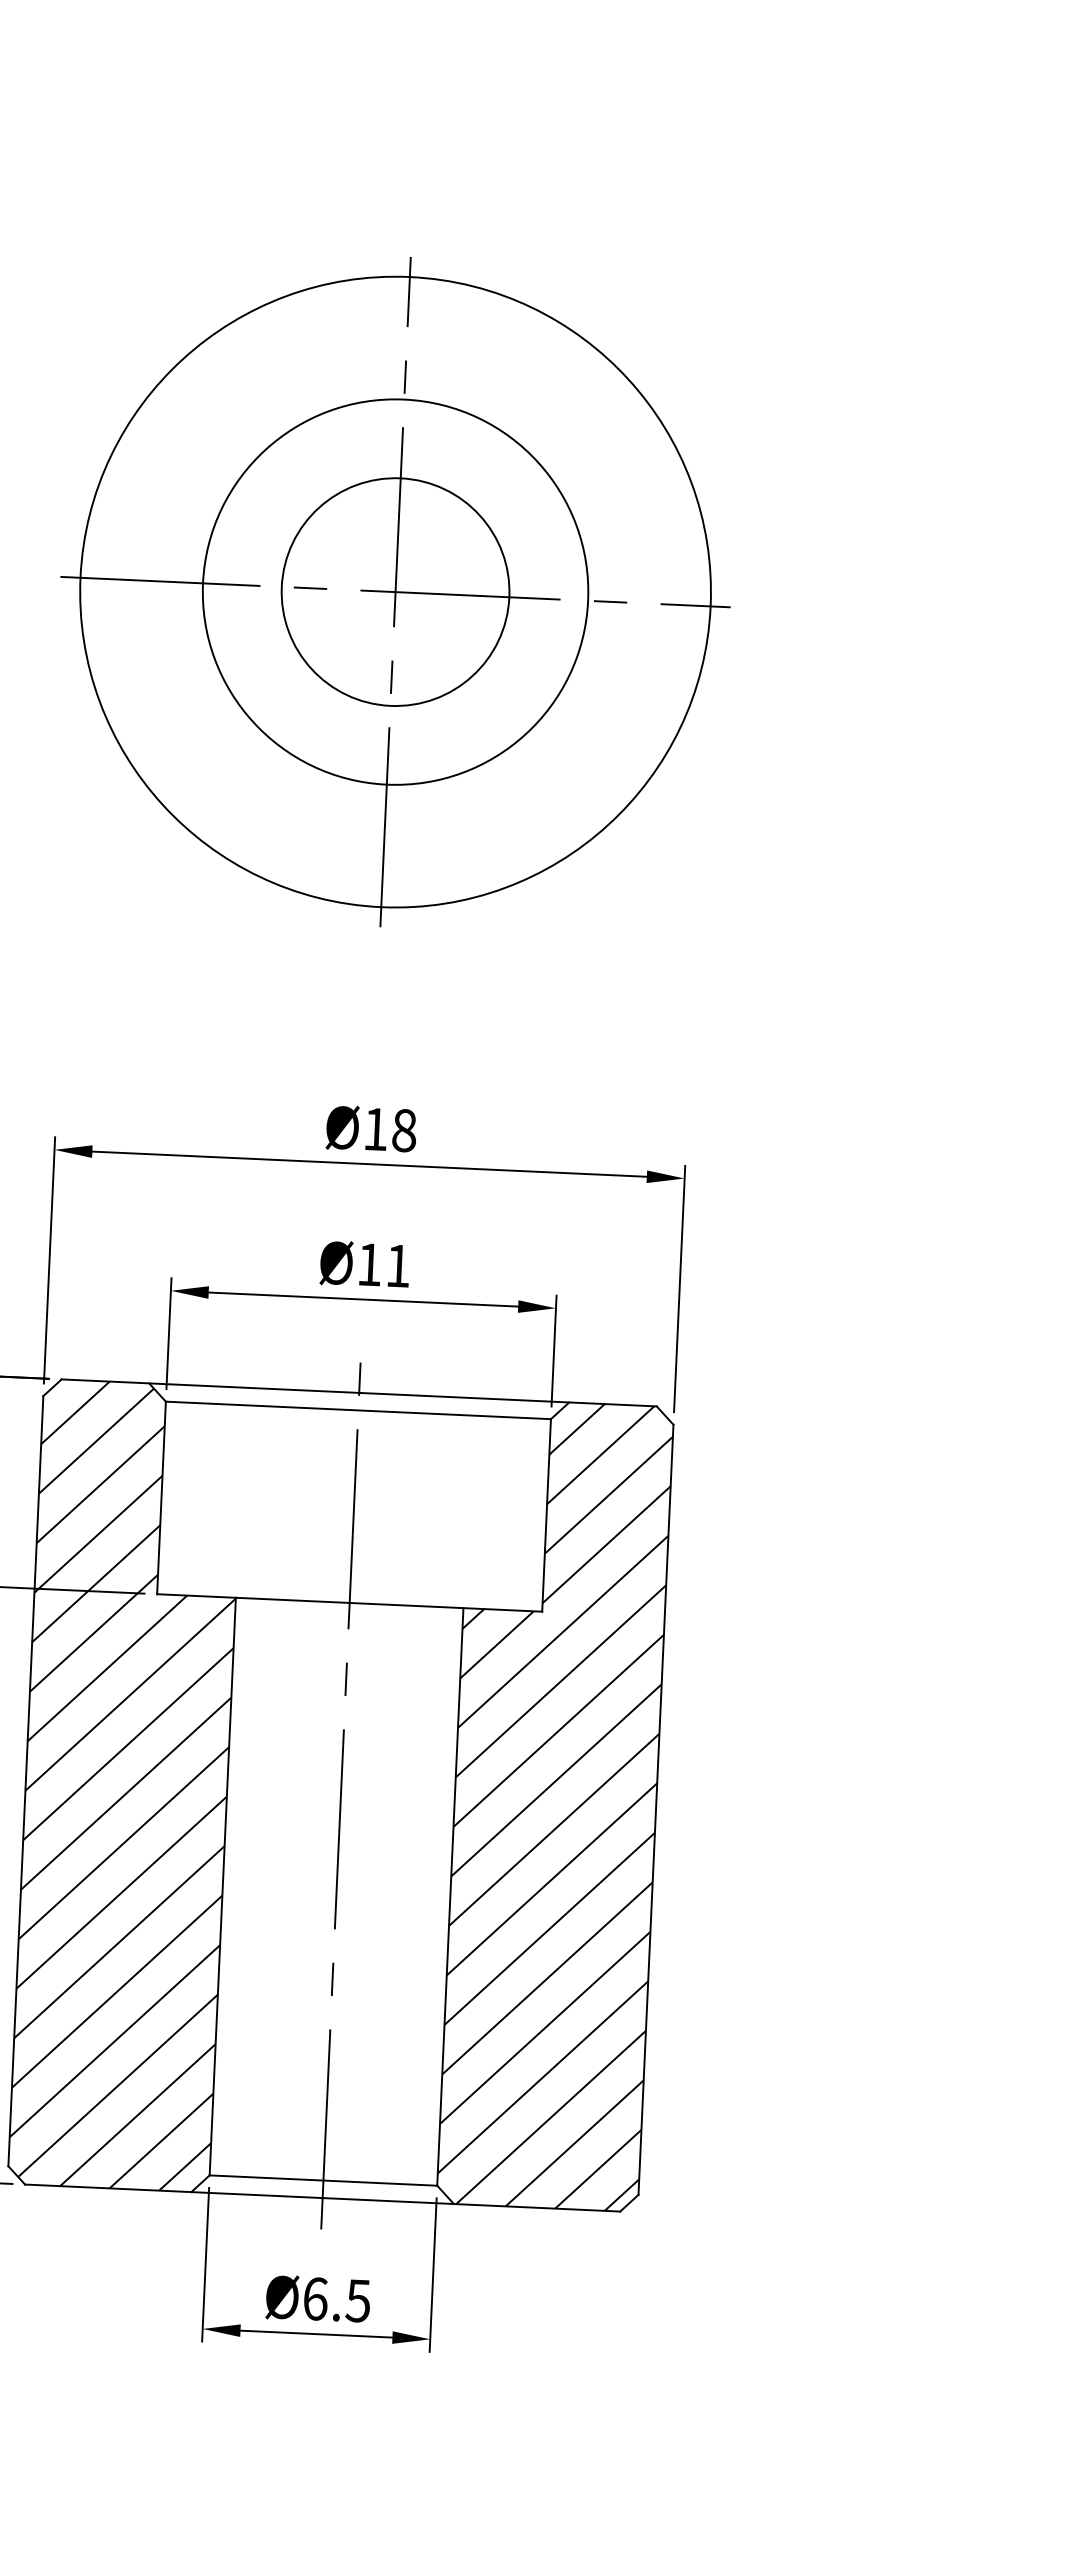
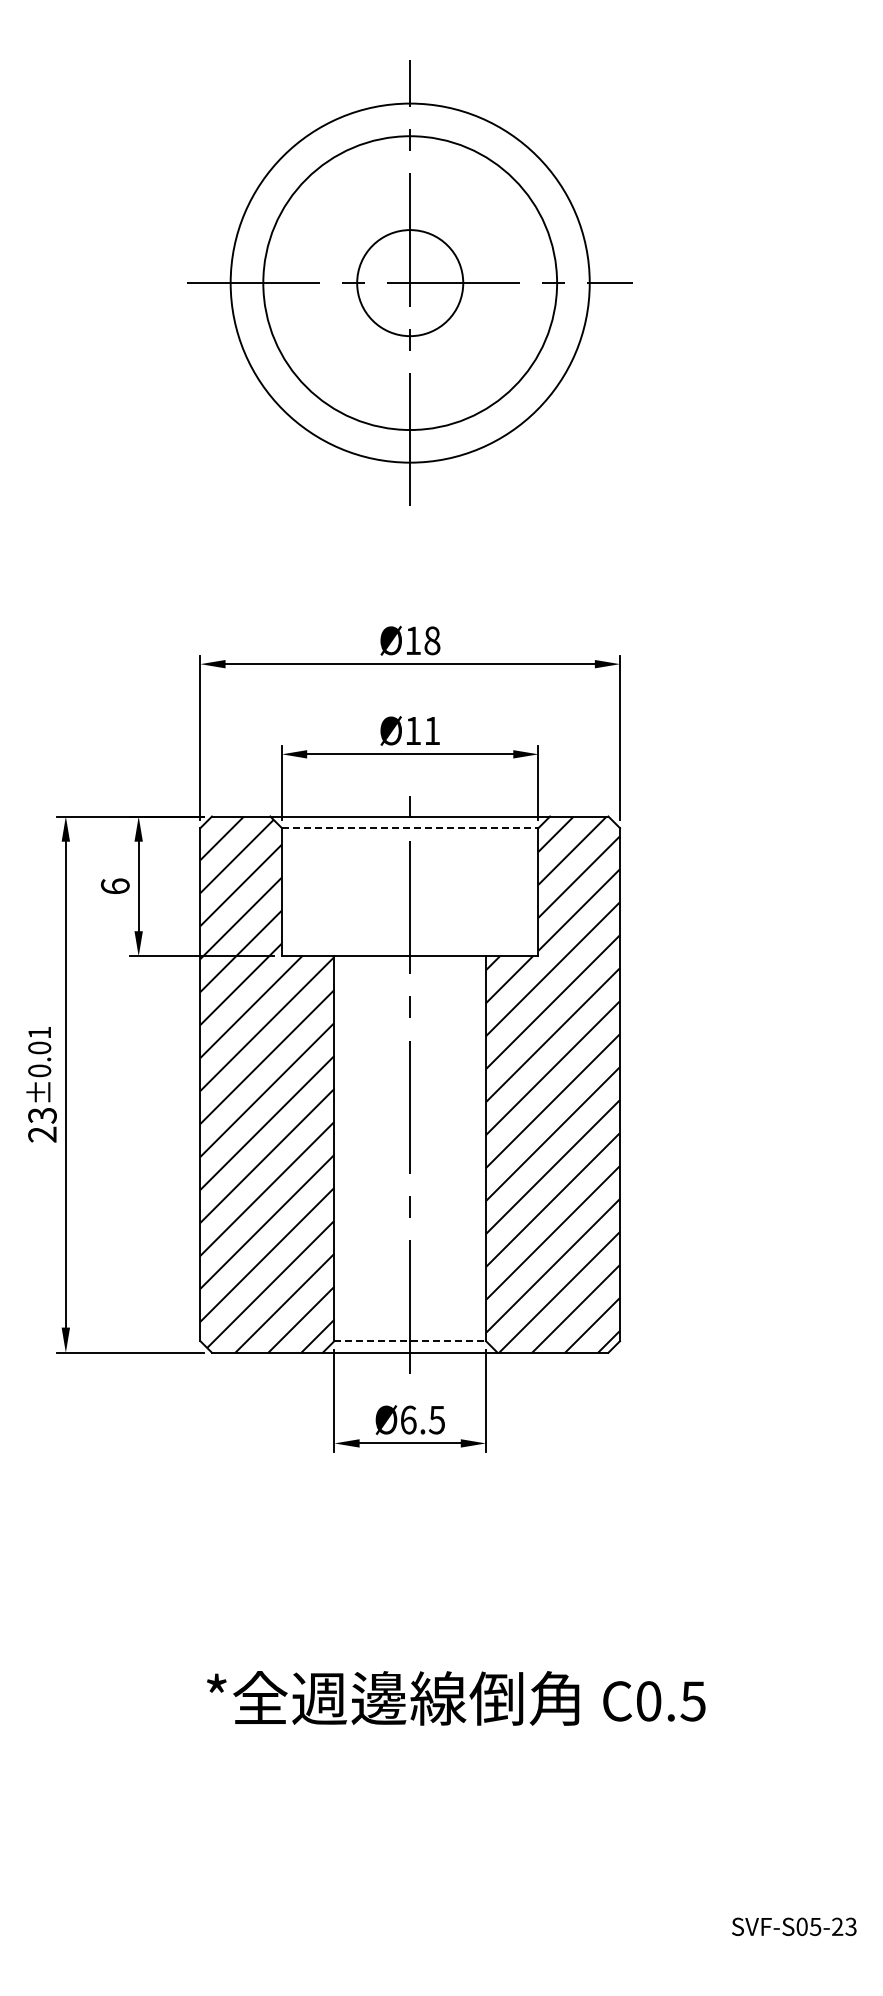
circle: (394, 591) -> (409, 282), size x0.7
circle: (394, 591) -> (409, 282), size x1.4
circle: (396, 591) -> (410, 282), size x0.7
line: (358, 1410) -> (410, 828), solid -> dashed
line: (323, 2181) -> (410, 1341), solid -> dashed

